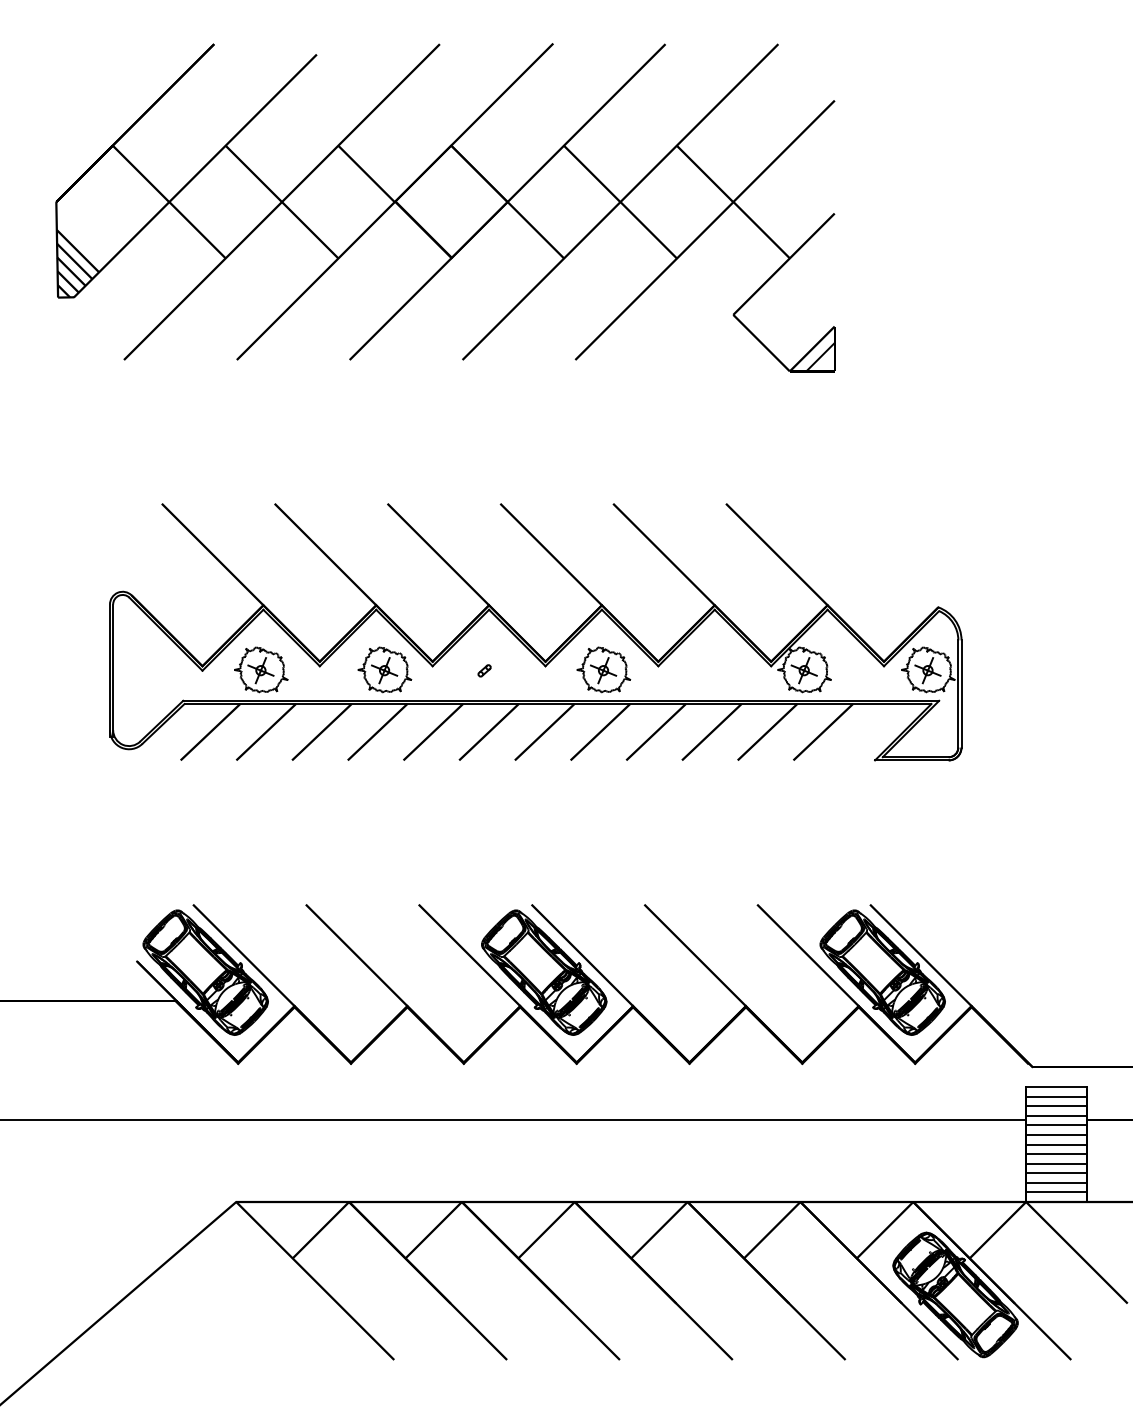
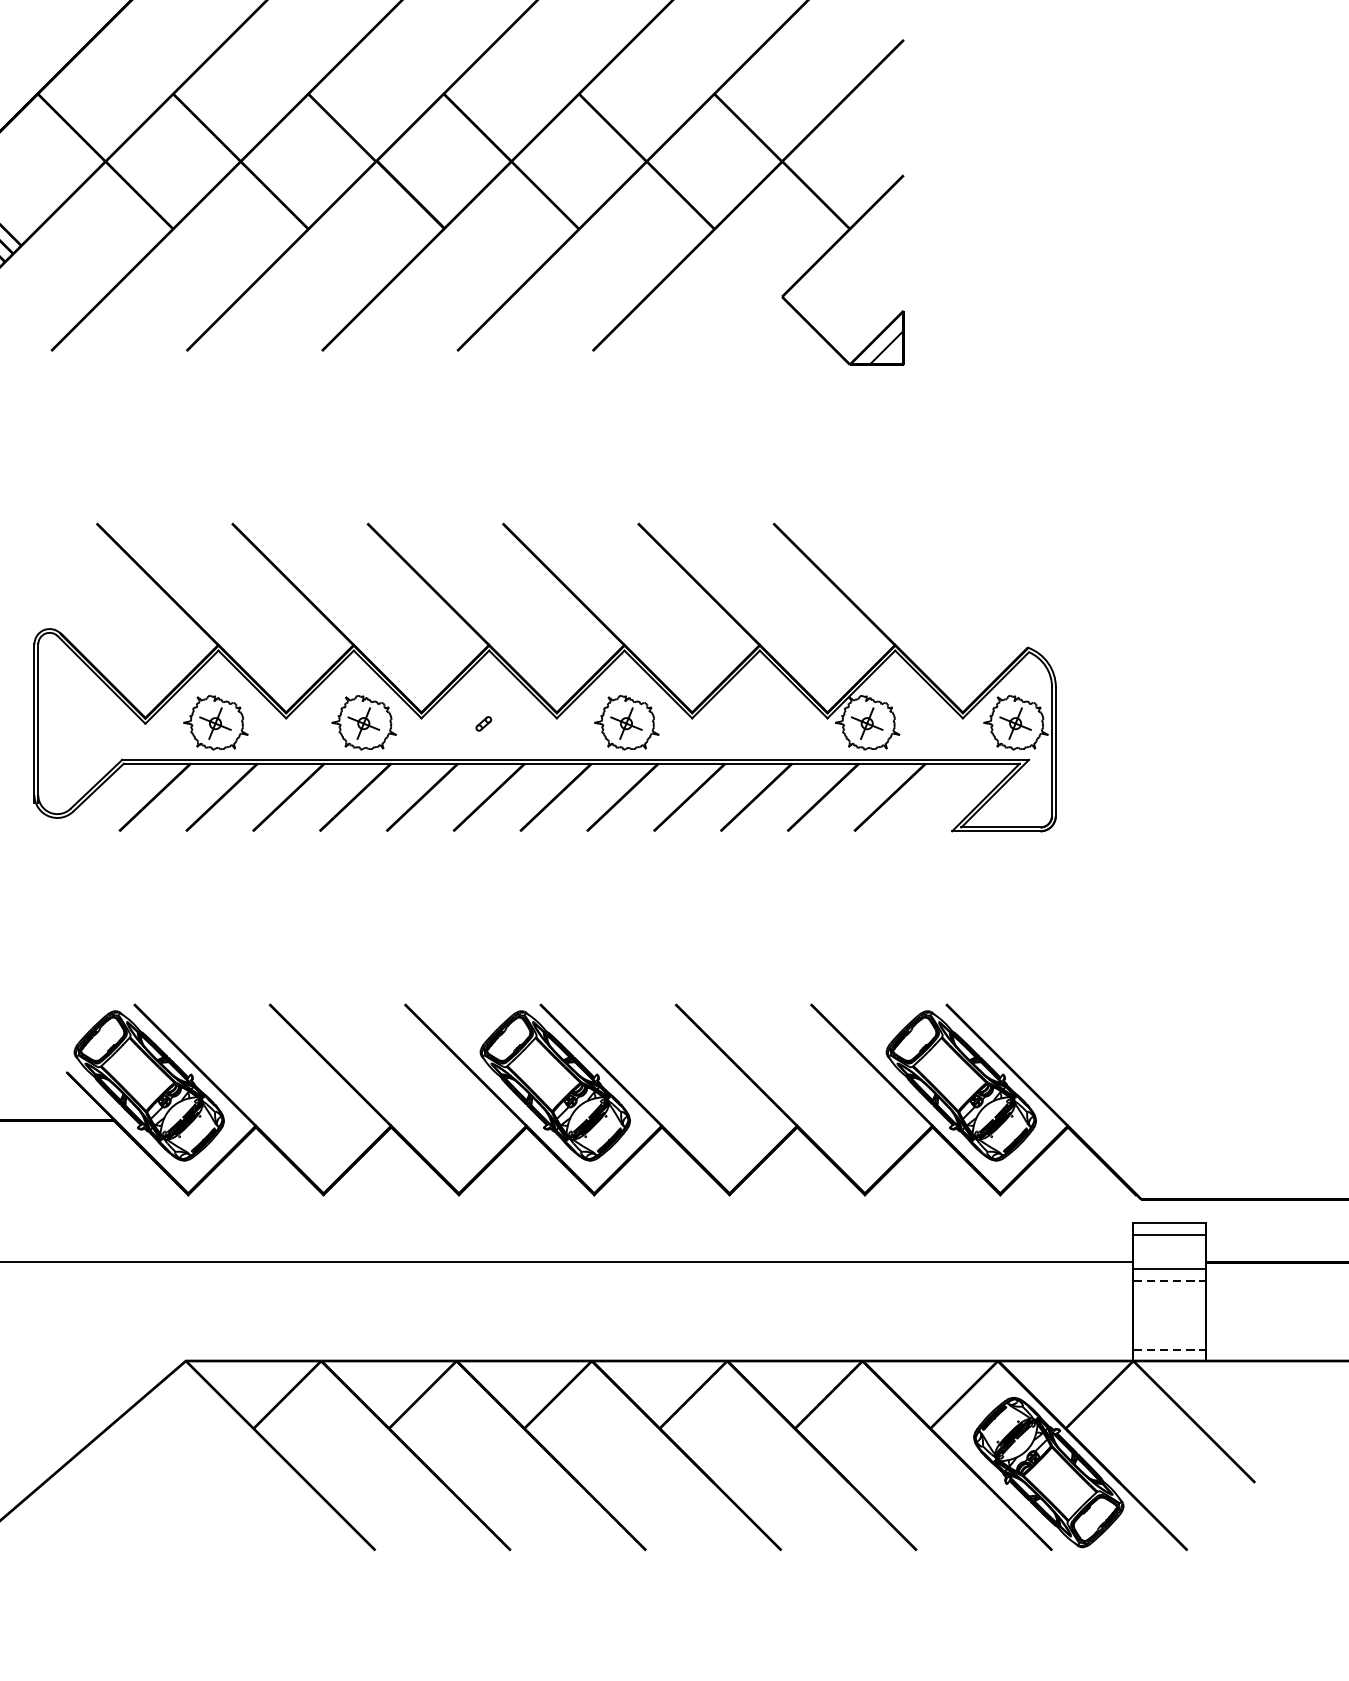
line: (1056, 1106) -> (1169, 1246), removed
line: (1056, 1115) -> (1169, 1257), removed
line: (1056, 1134) -> (1169, 1280), solid -> dashed
line: (1056, 1144) -> (1169, 1292), removed
line: (1056, 1154) -> (1169, 1304), removed
line: (1056, 1163) -> (1169, 1314), removed
line: (1056, 1173) -> (1169, 1326), removed
line: (1056, 1182) -> (1169, 1337), removed
line: (1056, 1192) -> (1169, 1349), solid -> dashed

